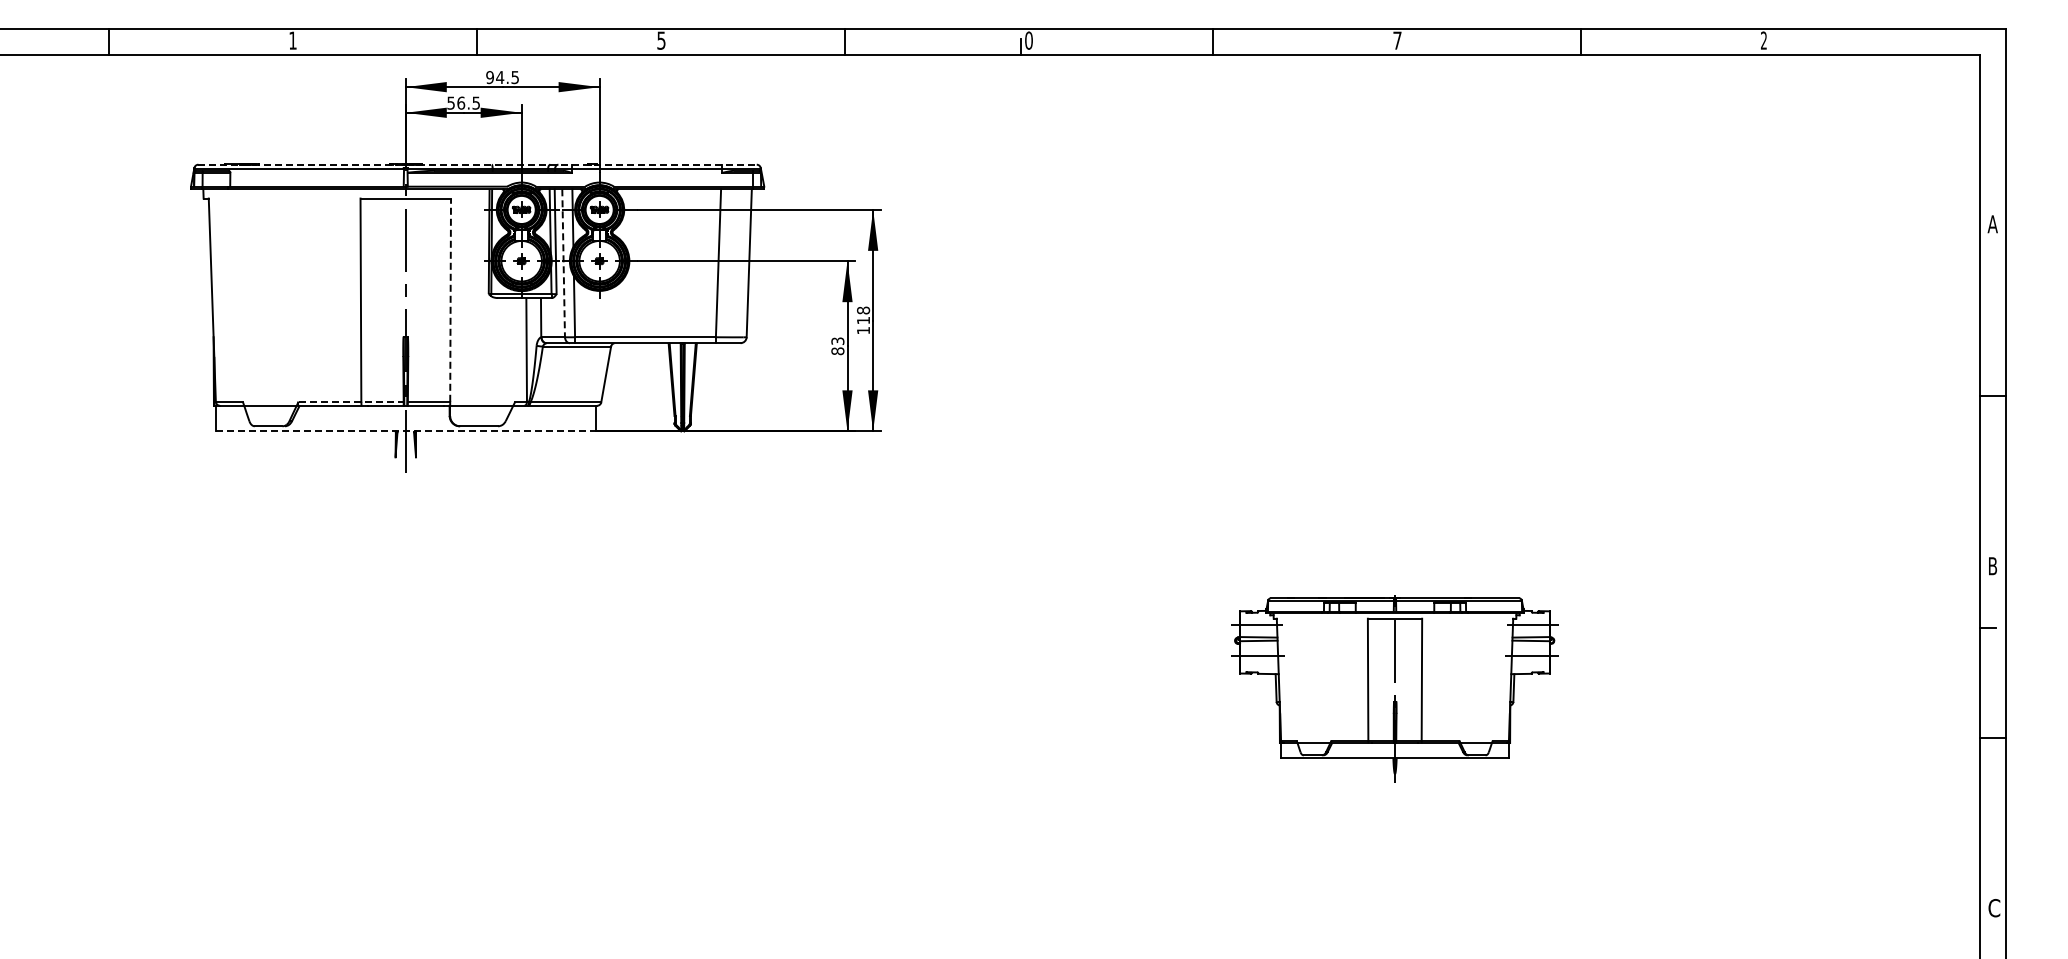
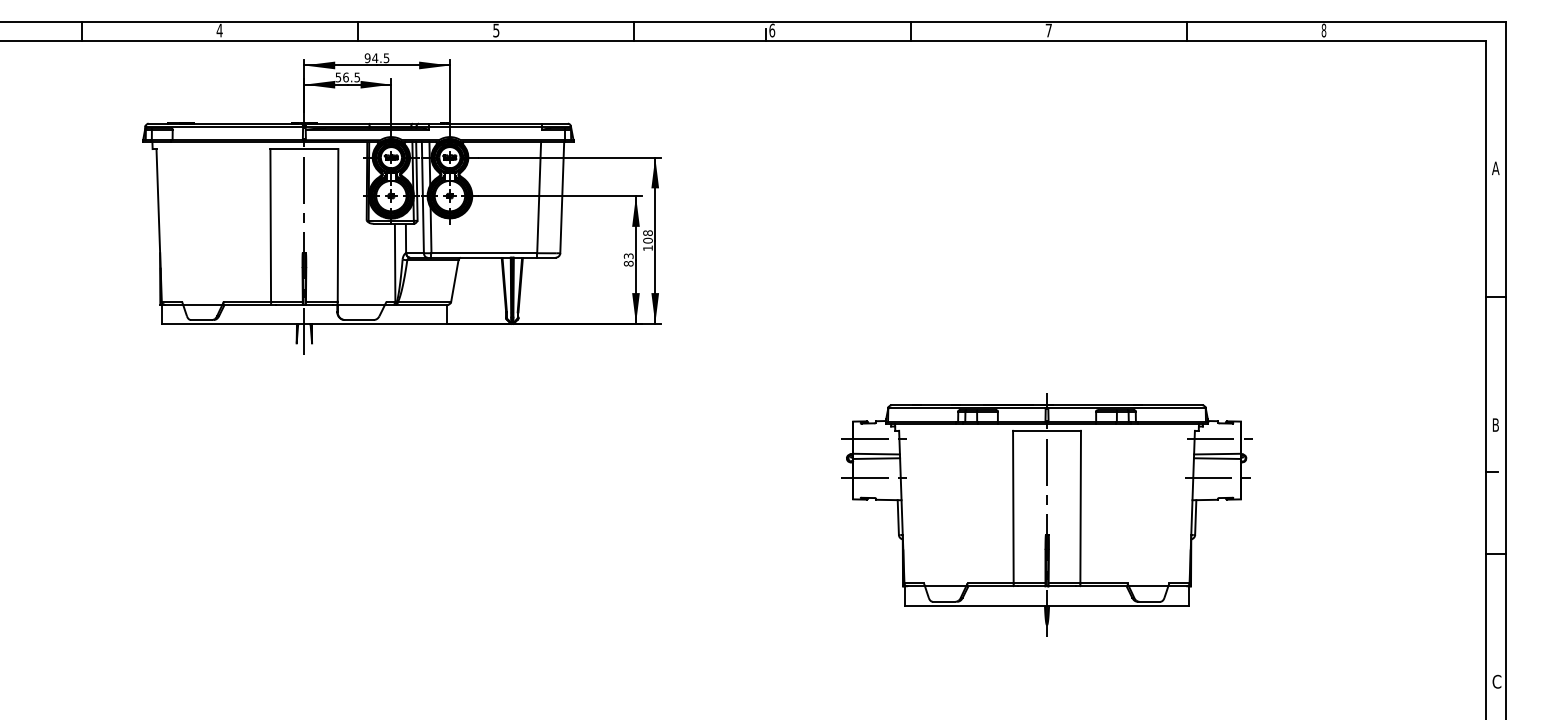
text: (292, 40) -> (219, 30), 1 -> 4
text: (1028, 40) -> (771, 30), 0 -> 6
text: (1763, 40) -> (1323, 30), 2 -> 8
line: (478, 164) -> (358, 123), dashed -> solid
line: (563, 263) -> (422, 197), dashed -> solid
line: (450, 300) -> (337, 225), dashed -> solid
text: (863, 320) -> (648, 240), 118 -> 108
line: (351, 401) -> (263, 301), dashed -> solid
line: (405, 431) -> (304, 323), dashed -> solid
part: (1394, 685) -> (1046, 514), size x1.67

